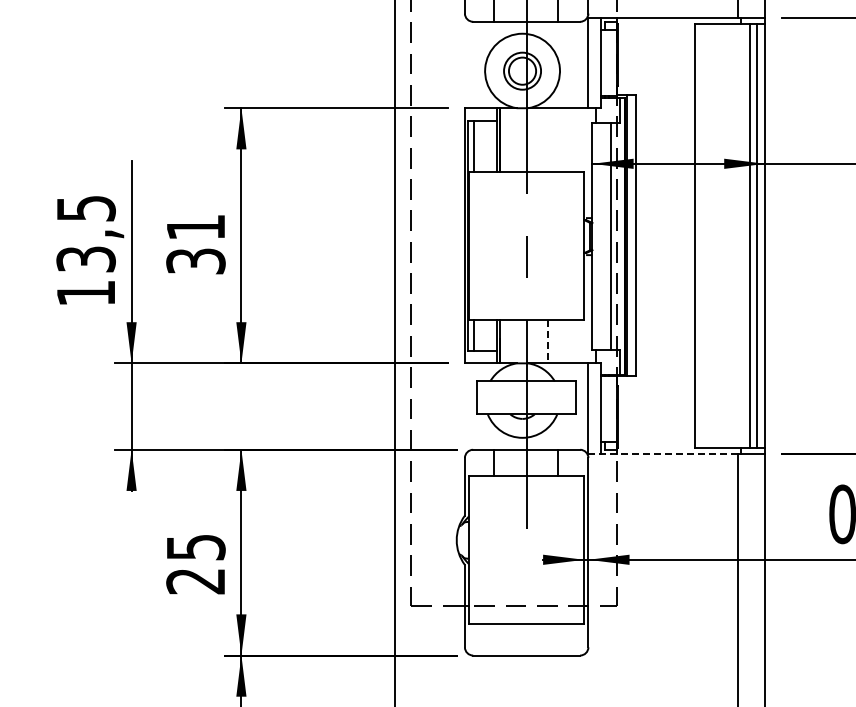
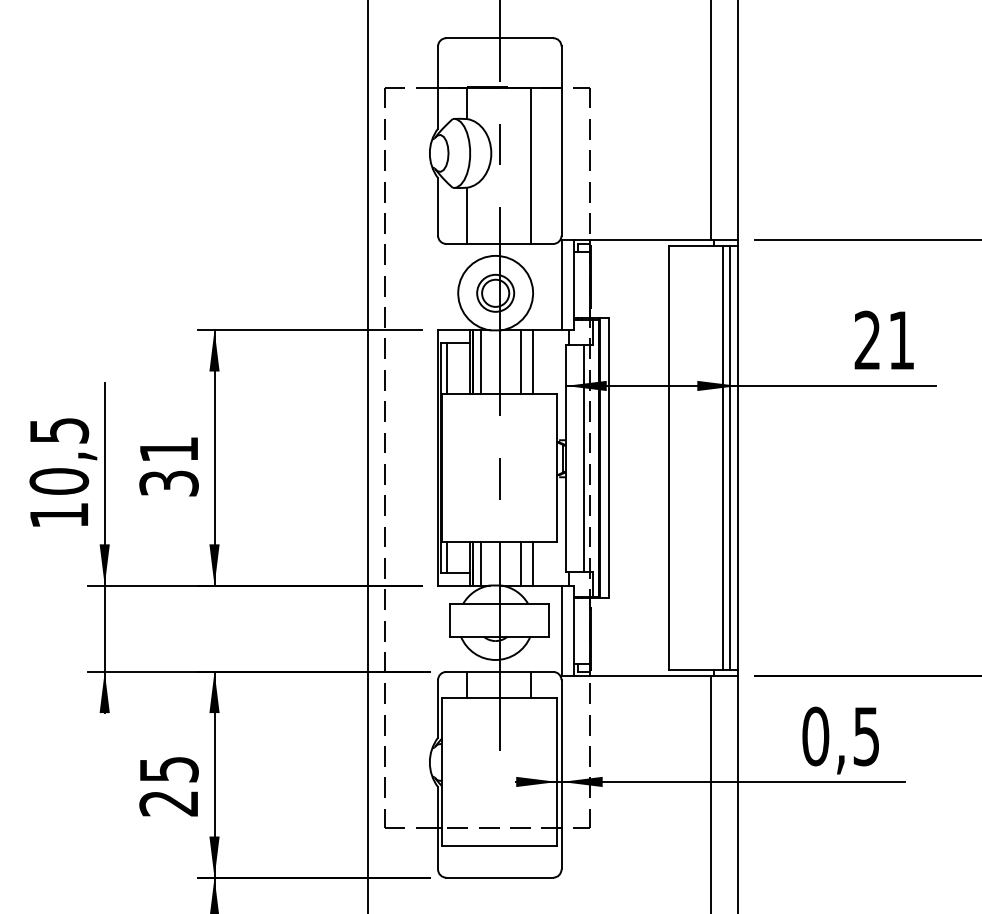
line: (508, 139) -> (481, 361), added
line: (547, 139) -> (520, 361), added
line: (559, 139) -> (532, 361), added
text: (86, 259) -> (59, 481), 13,5 -> 10,5
line: (508, 341) -> (481, 563), added
line: (547, 341) -> (520, 563), dashed -> solid
line: (559, 341) -> (532, 563), added
line: (663, 454) -> (636, 676), dashed -> solid

